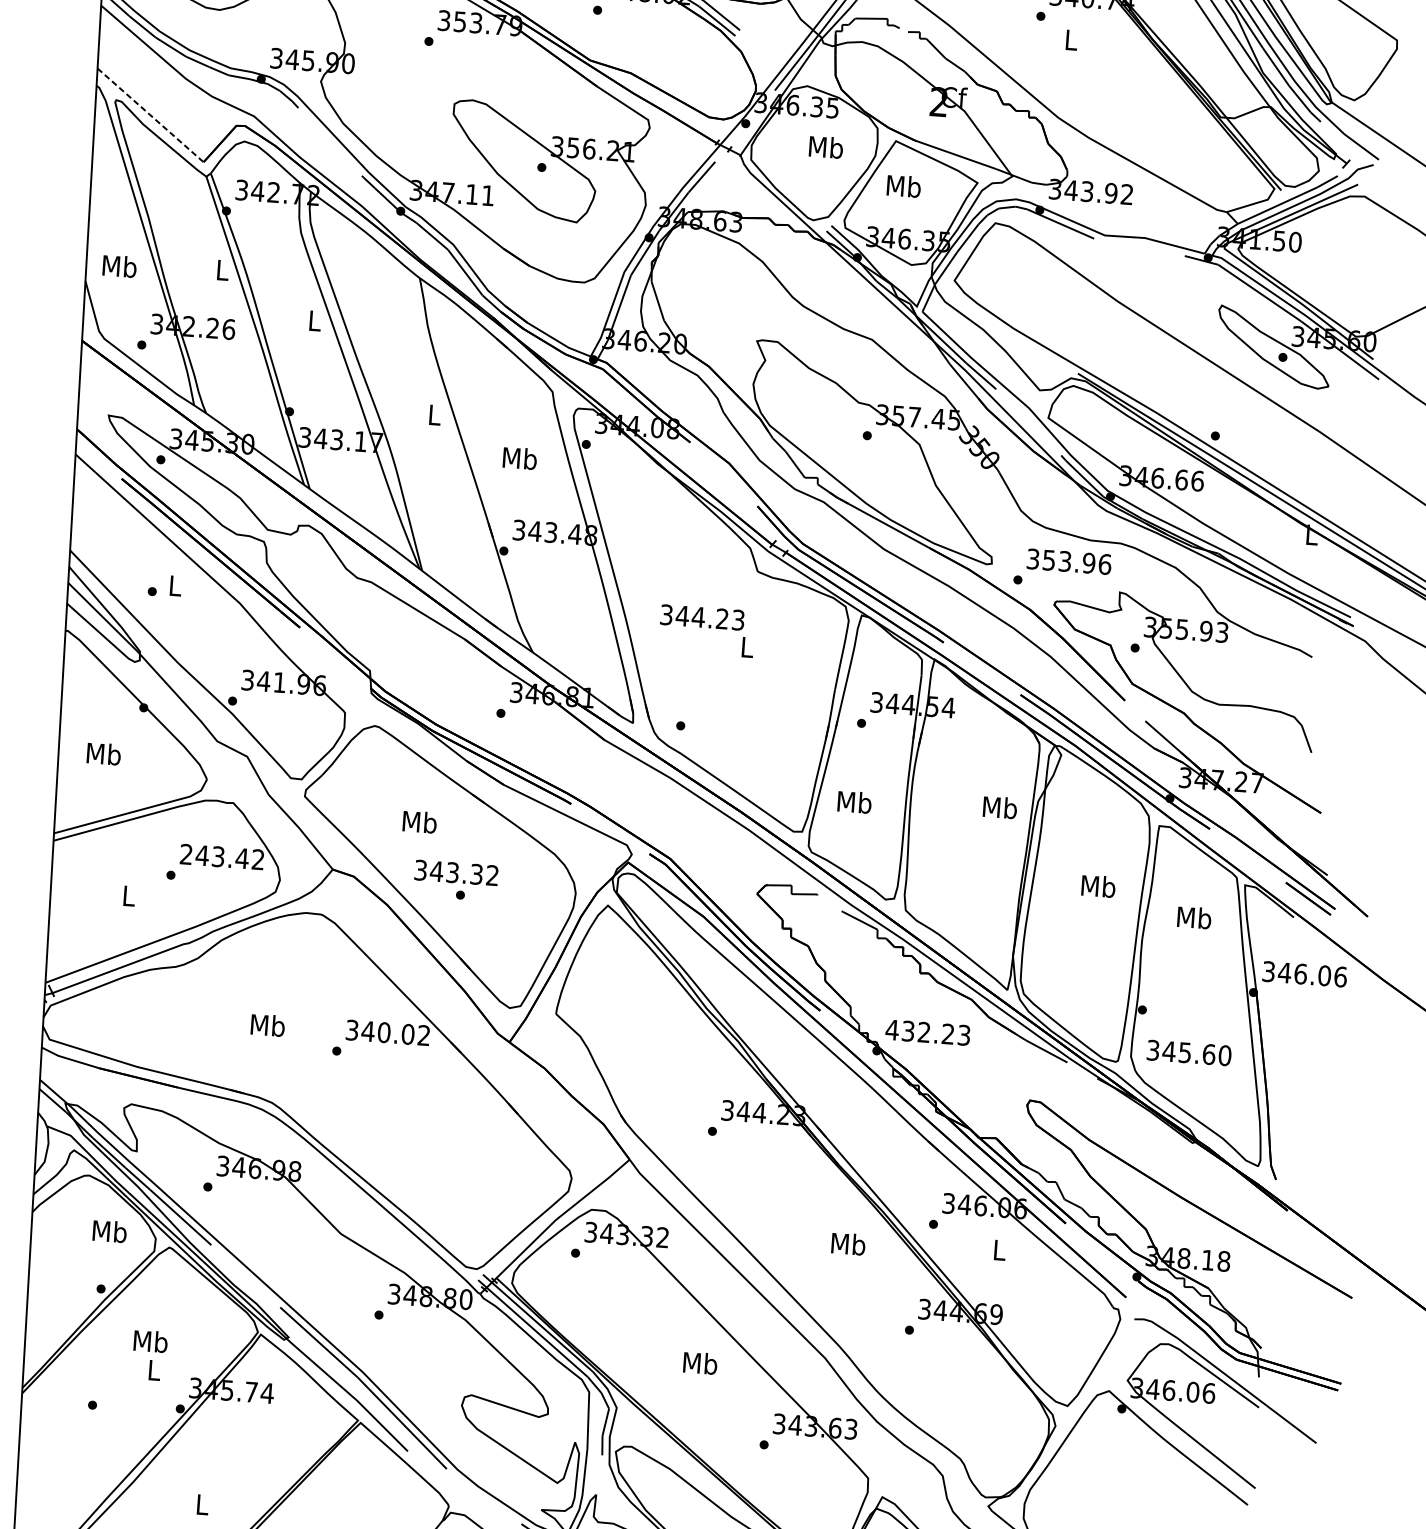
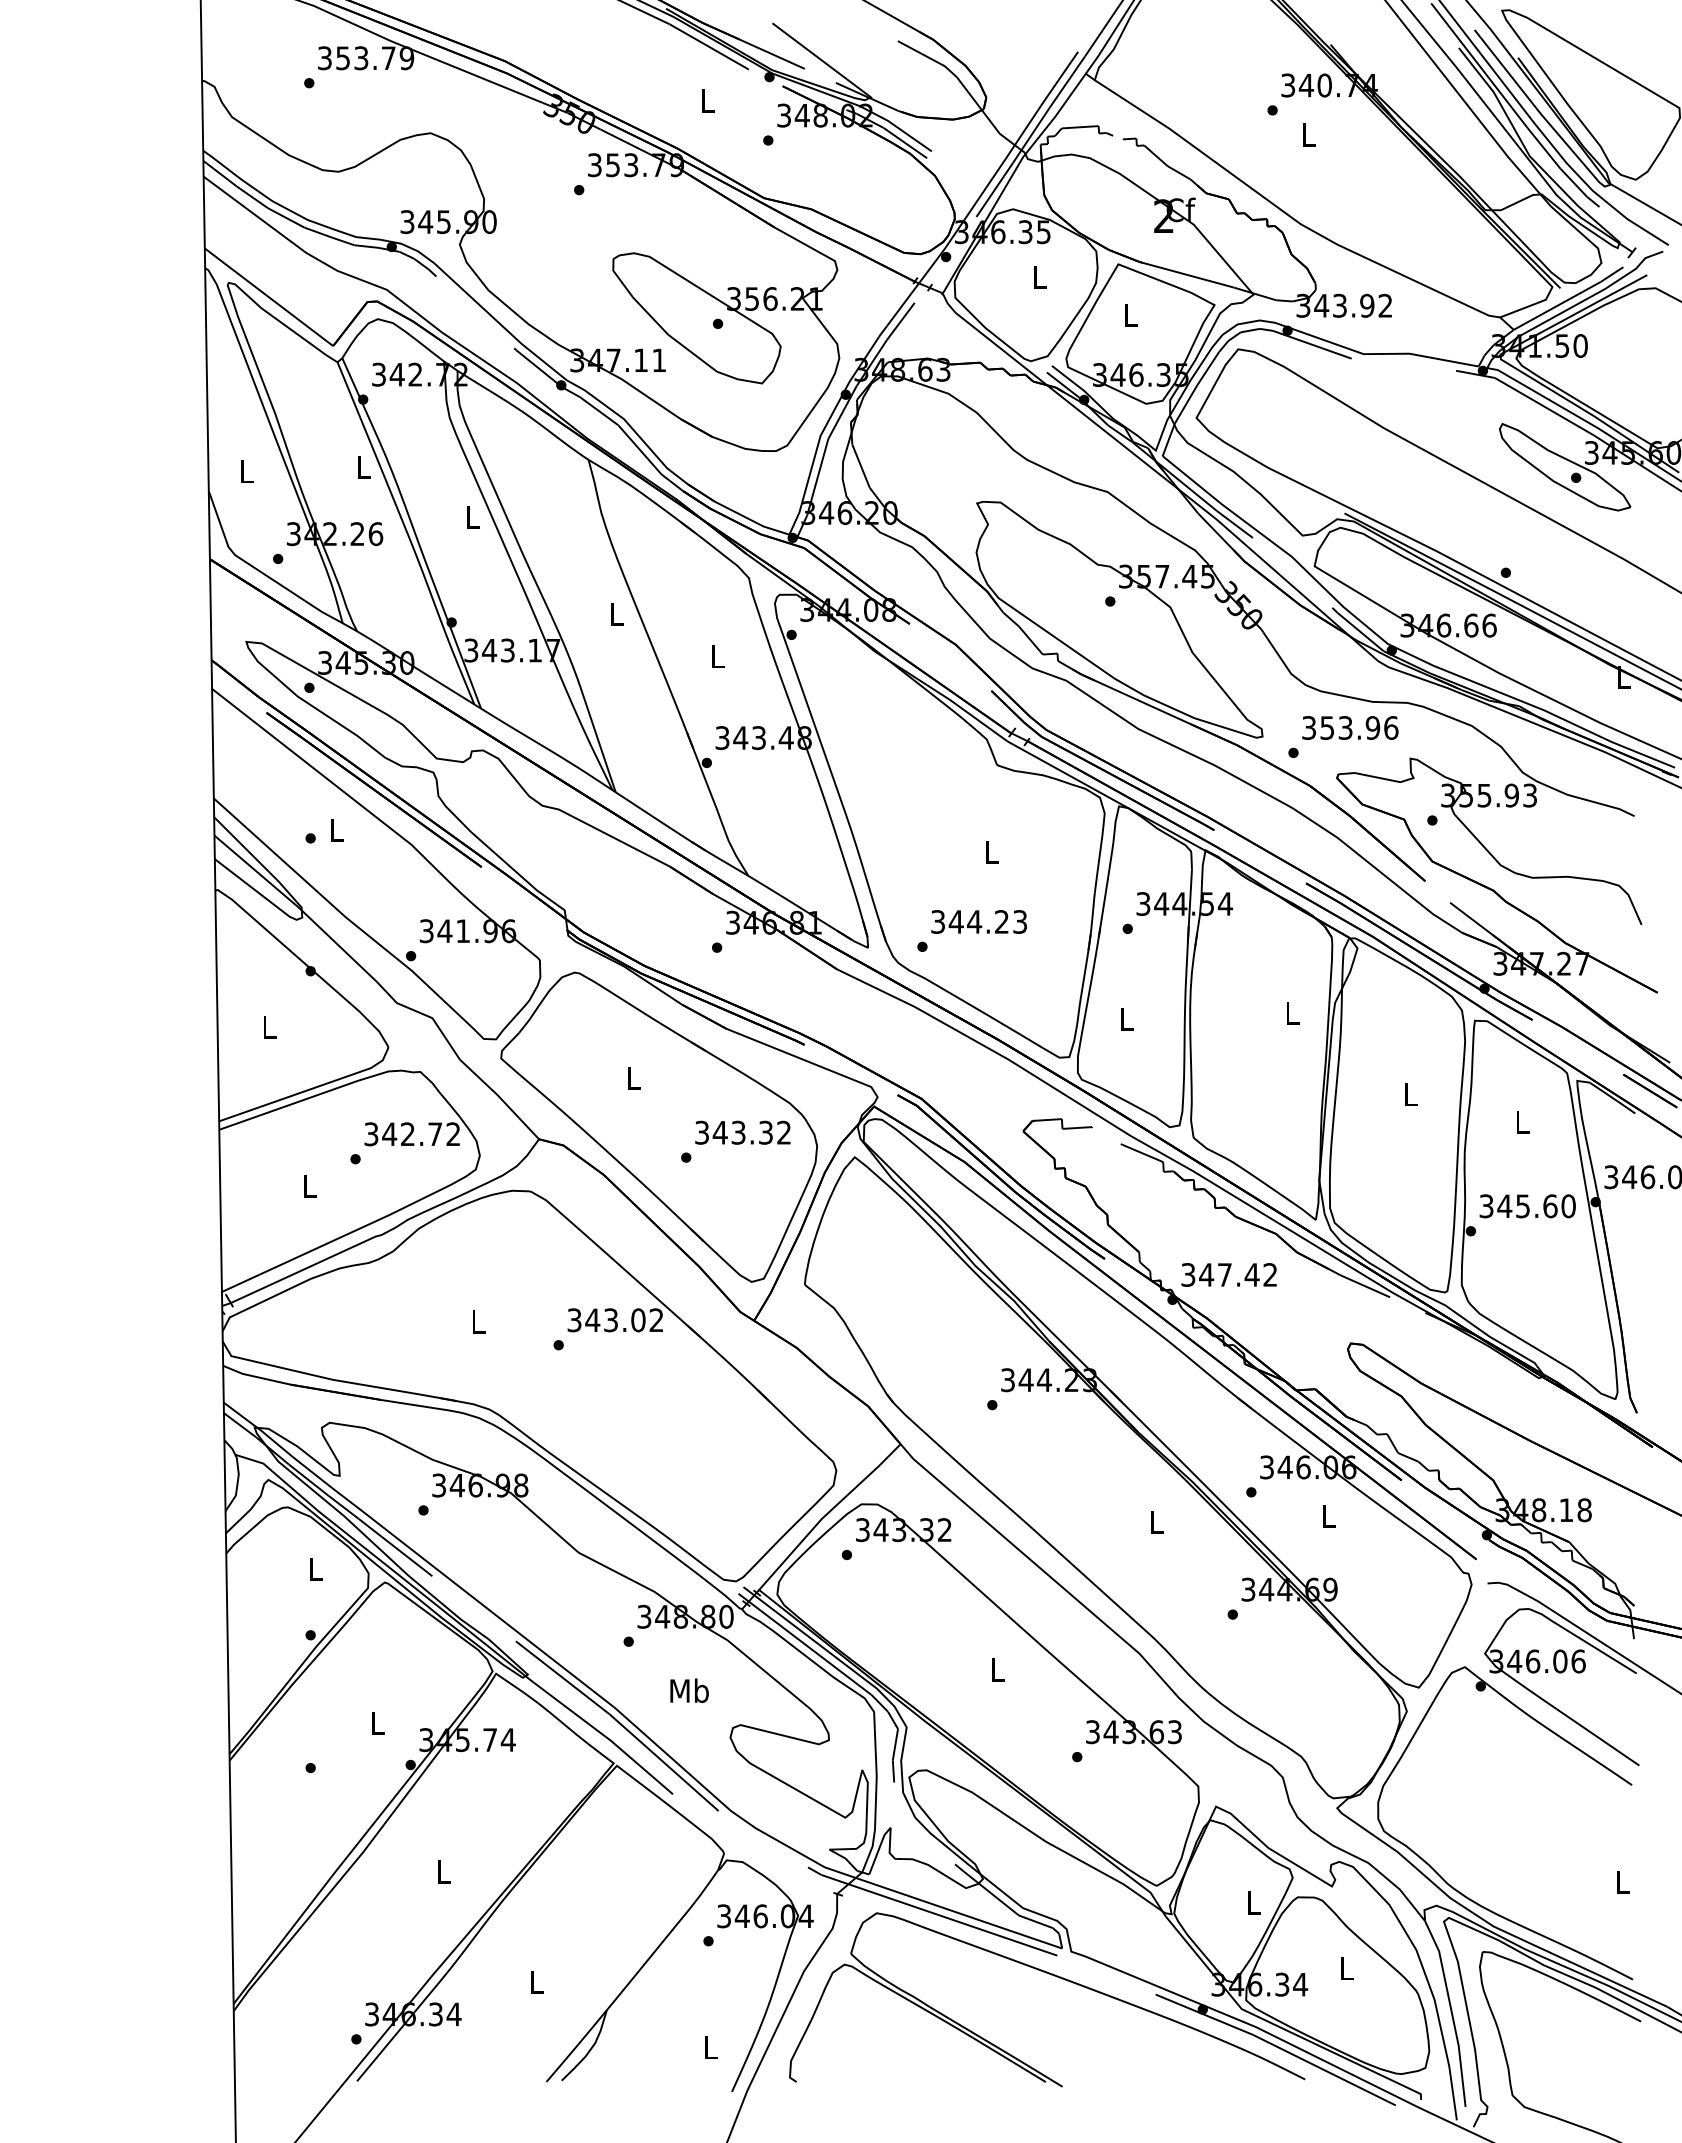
line: (151, 115) -> (269, 297), dashed -> solid
text: (826, 146) -> (1039, 276), Mb -> L
text: (904, 185) -> (1131, 314), Mb -> L
text: (119, 266) -> (246, 471), Mb -> L
text: (520, 458) -> (717, 656), Mb -> L
text: (701, 617) -> (978, 921), moved
text: (104, 753) -> (269, 1026), Mb -> L
text: (854, 802) -> (1126, 1019), Mb -> L
text: (1000, 807) -> (1292, 1012), Mb -> L
text: (419, 821) -> (633, 1077), Mb -> L
text: (214, 856) -> (403, 1134), 243.42 -> 342.72
text: (456, 872) -> (742, 1132), moved
text: (1098, 886) -> (1410, 1094), Mb -> L
text: (1194, 917) -> (1522, 1121), Mb -> L
text: (268, 1025) -> (478, 1321), Mb -> L
text: (384, 1032) -> (611, 1320), 340.02 -> 343.02
text: (927, 1032) -> (1228, 1274), 432.23 -> 347.42
text: (1189, 1053) -> (1527, 1206), moved
text: (109, 1230) -> (315, 1568), Mb -> L
text: (848, 1243) -> (1156, 1521), Mb -> L
text: (150, 1341) -> (689, 1690), moved
text: (699, 1363) -> (997, 1669), Mb -> L

